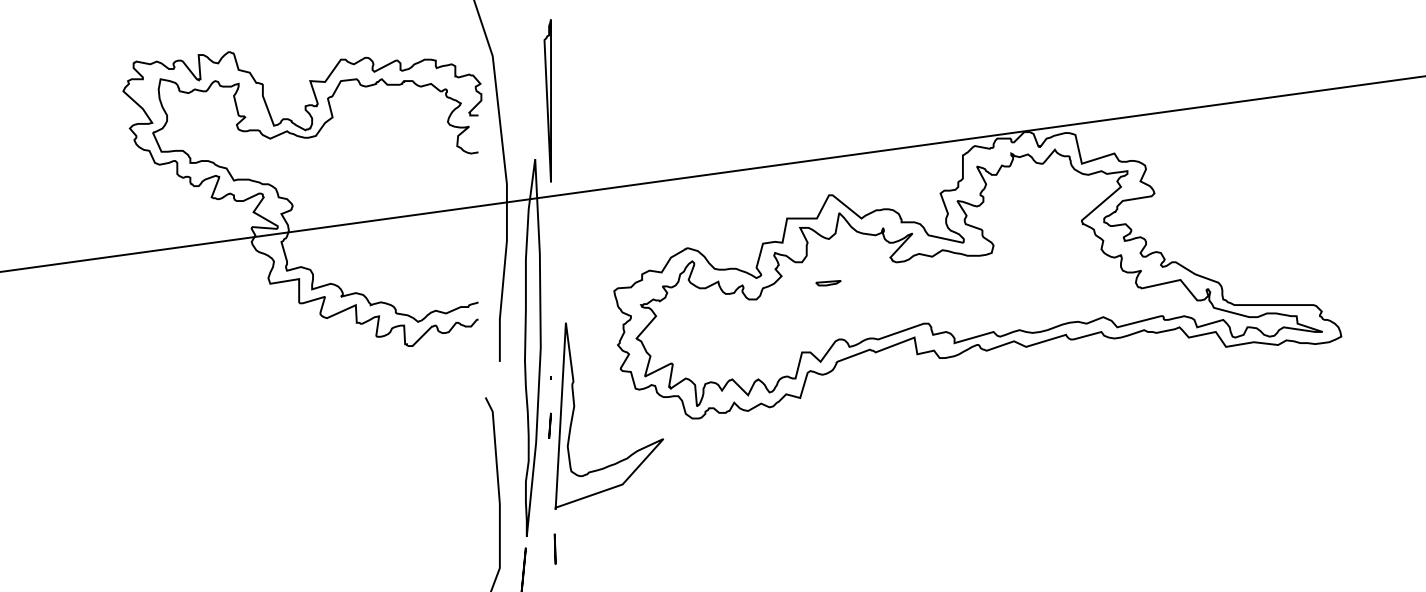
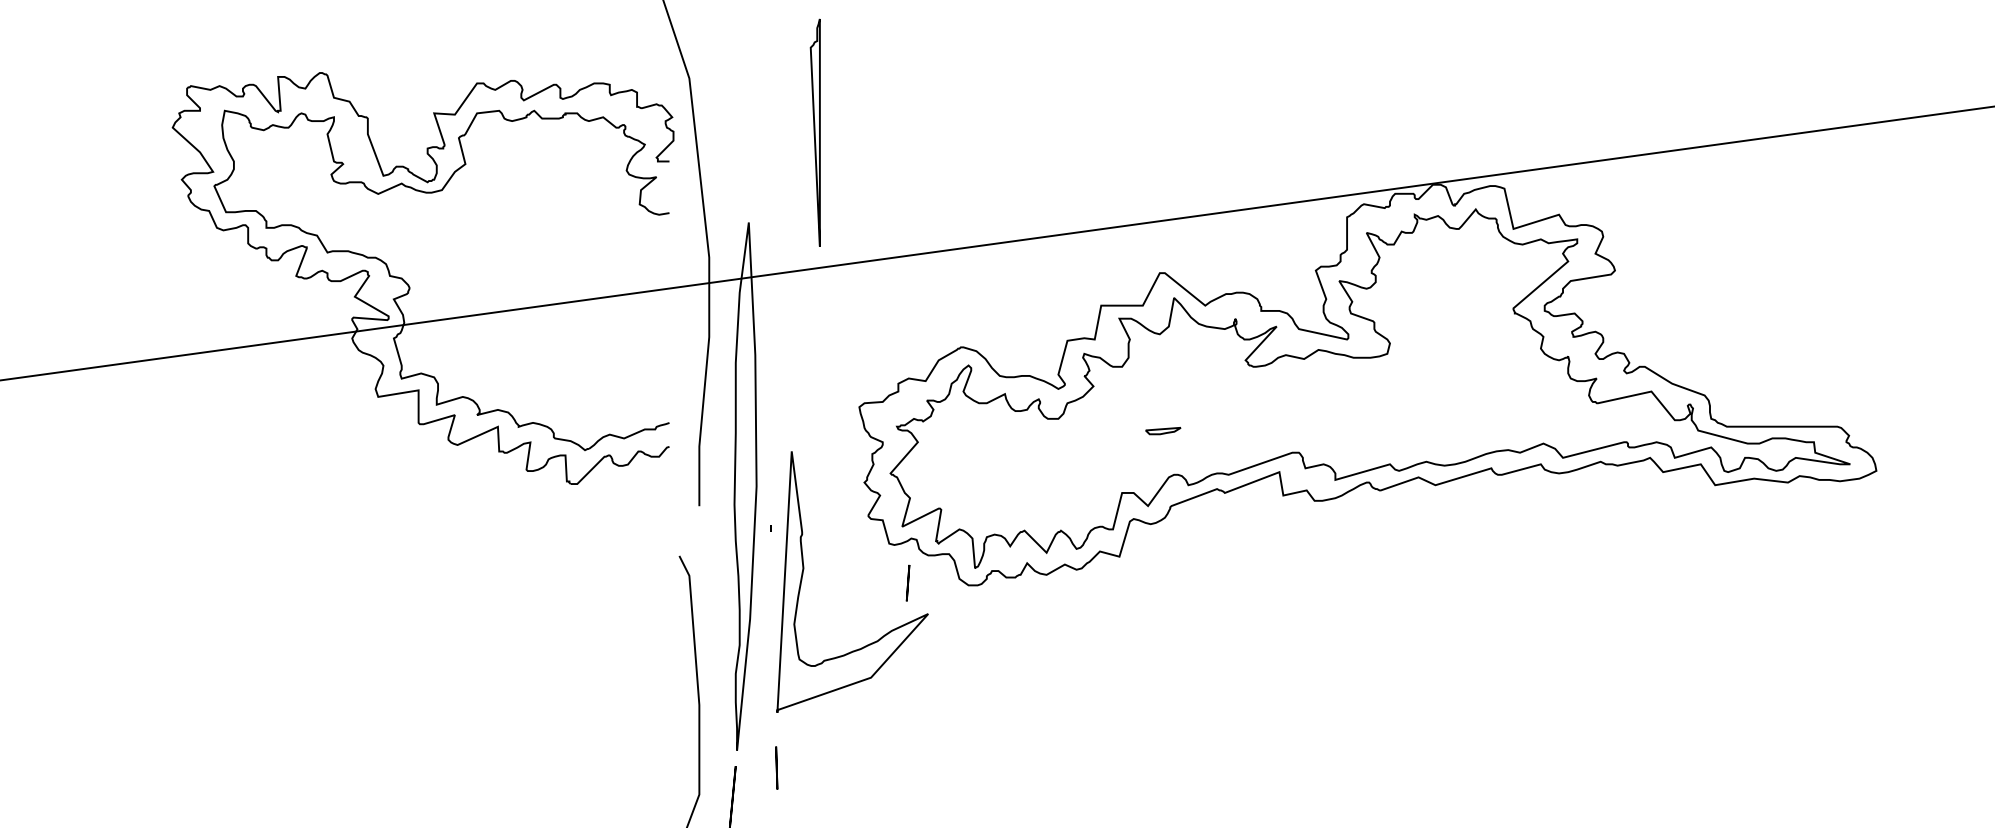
part: (547, 100) -> (814, 132), moved
part: (828, 283) -> (1163, 431), moved
line: (549, 425) -> (907, 582), moved

